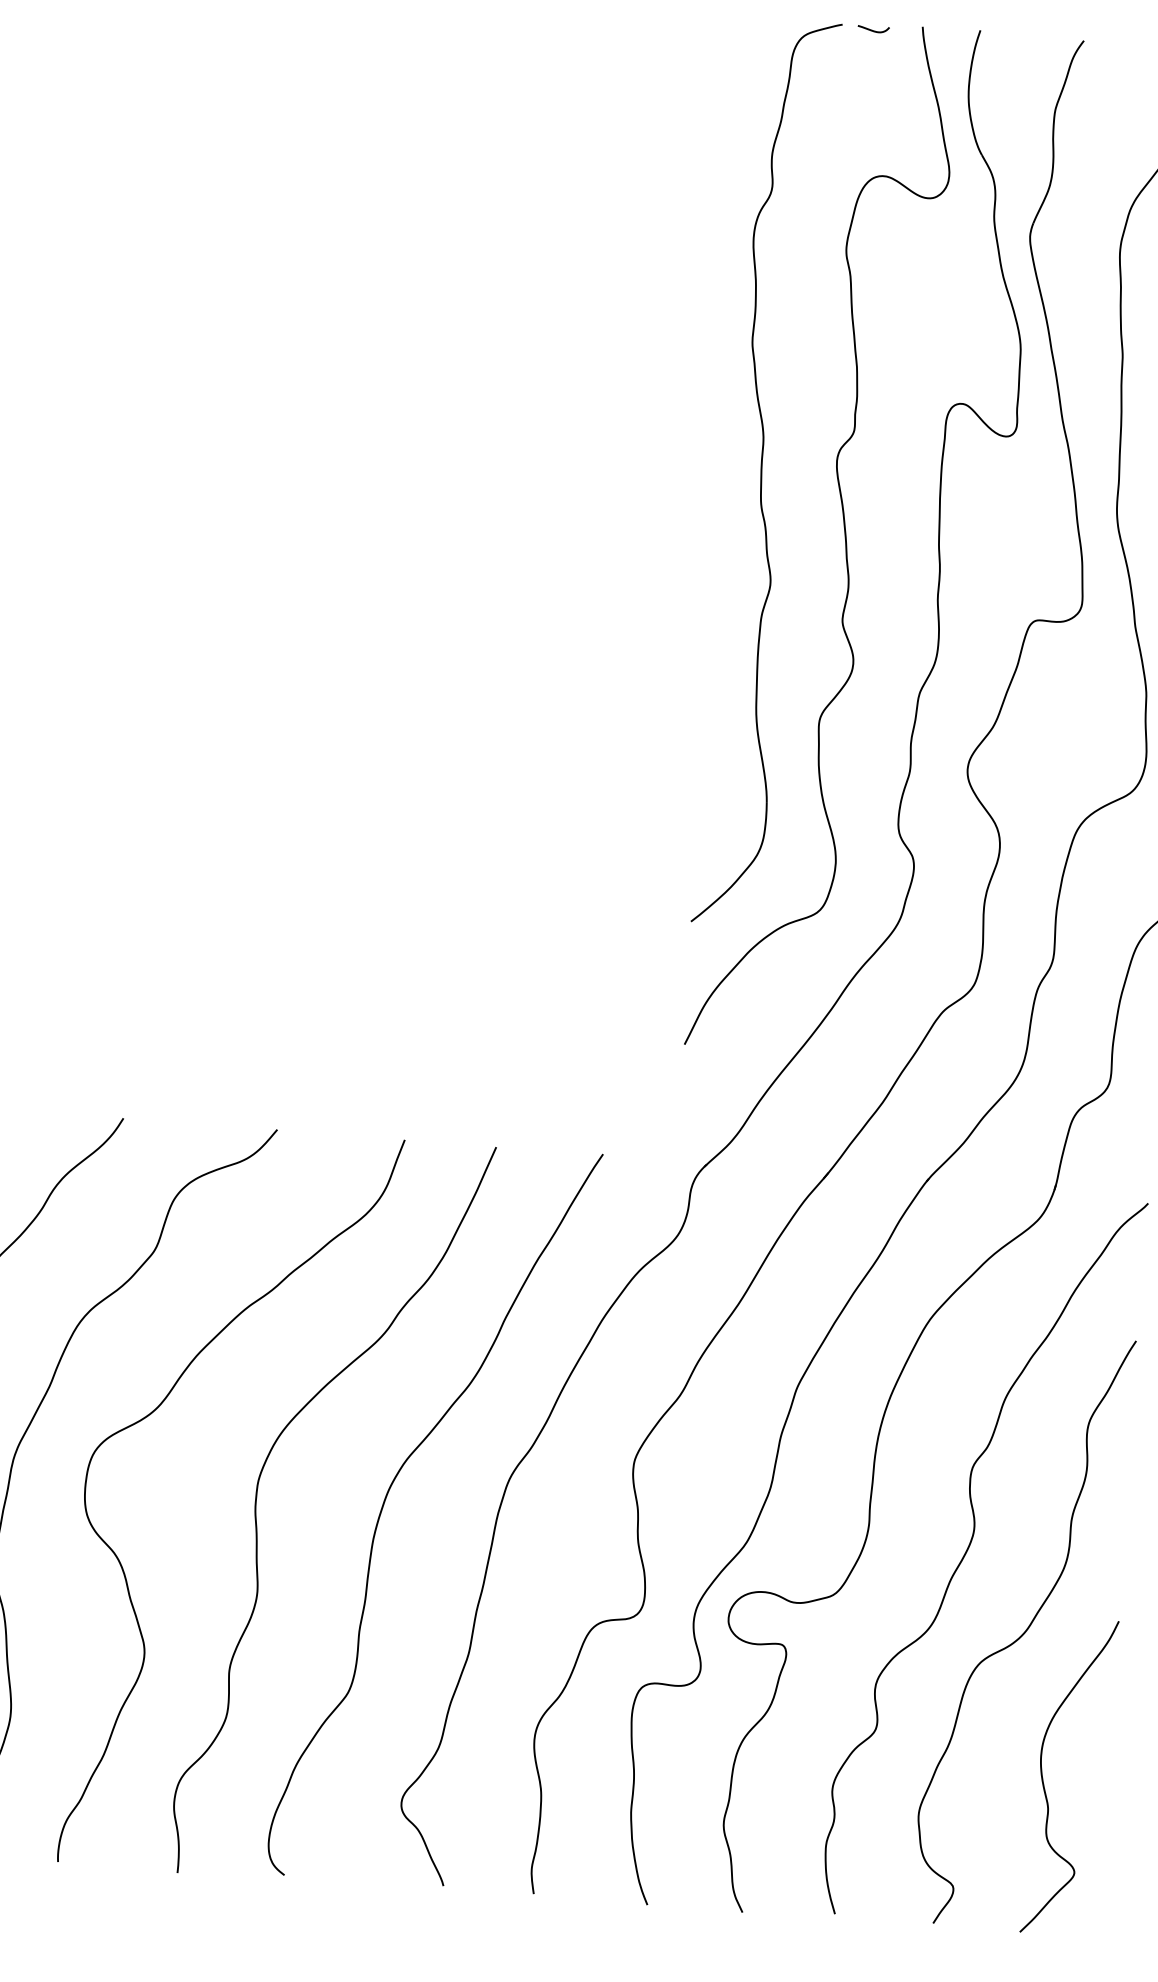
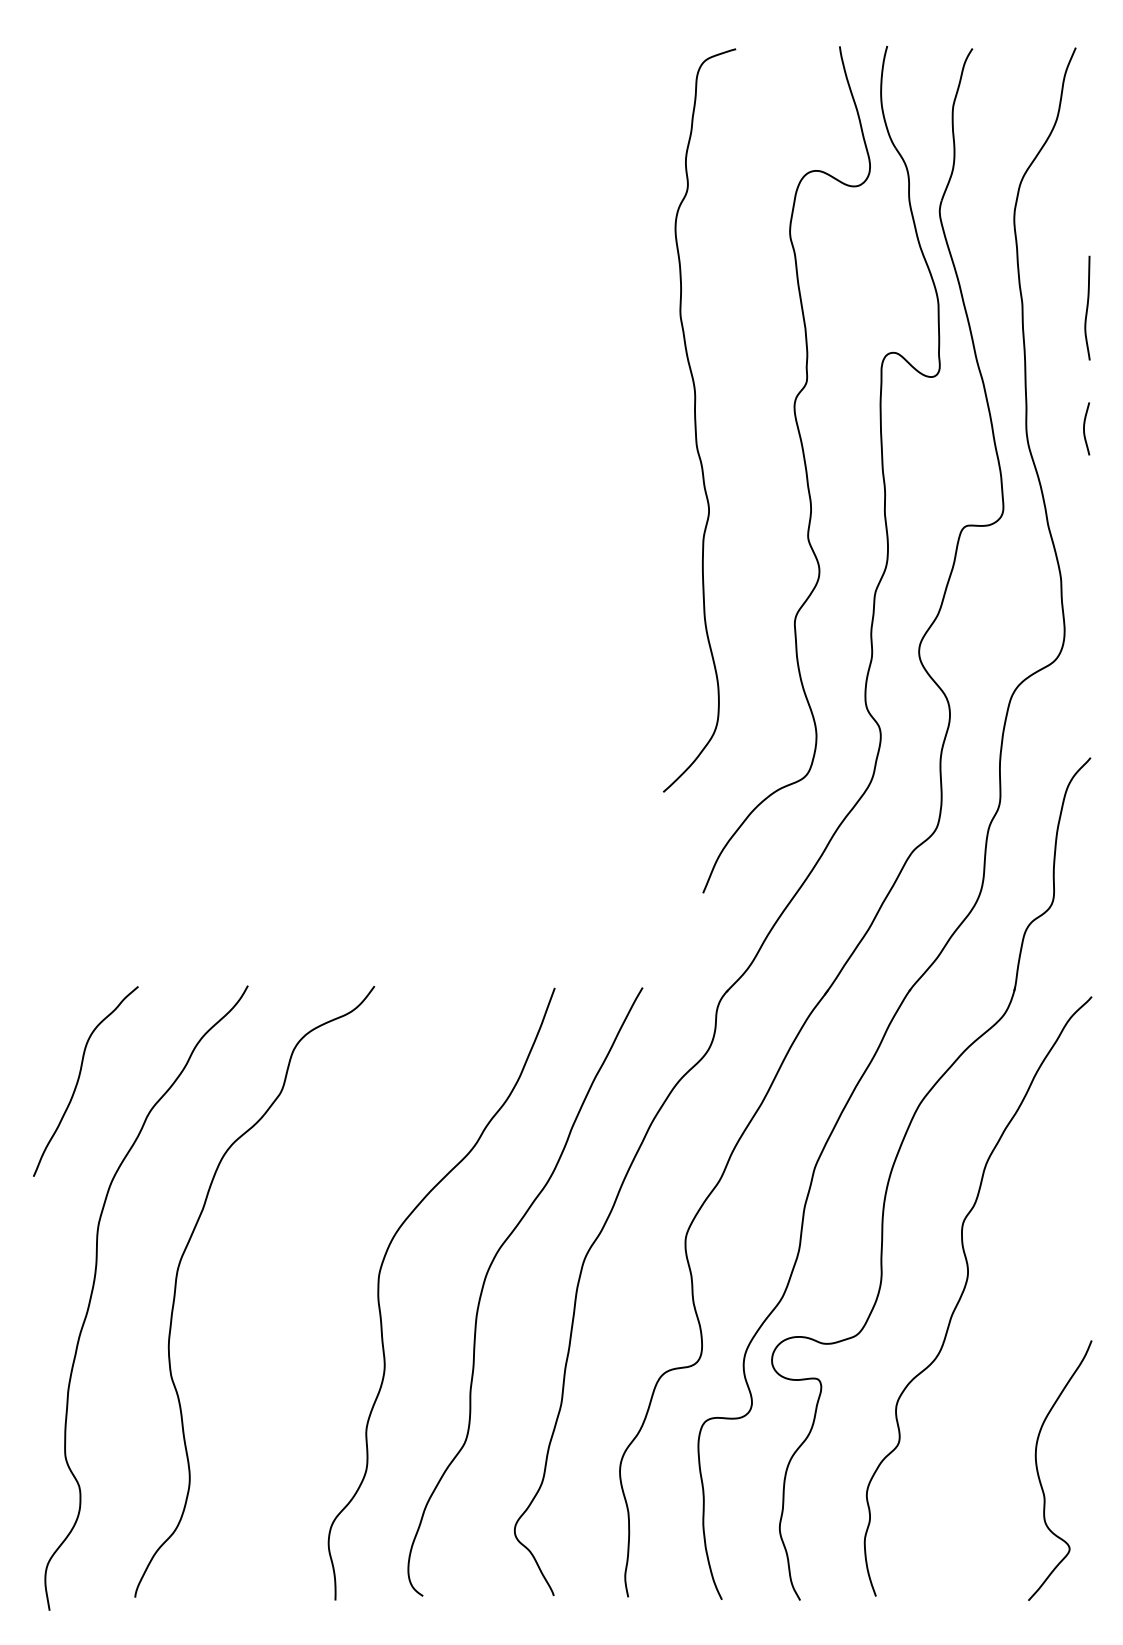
curve: (873, 29) -> (799, 51), removed
part: (766, 472) -> (699, 420), moved
curve: (154, 1412) -> (290, 1224), removed
curve: (1025, 1630) -> (1015, 1353), removed

